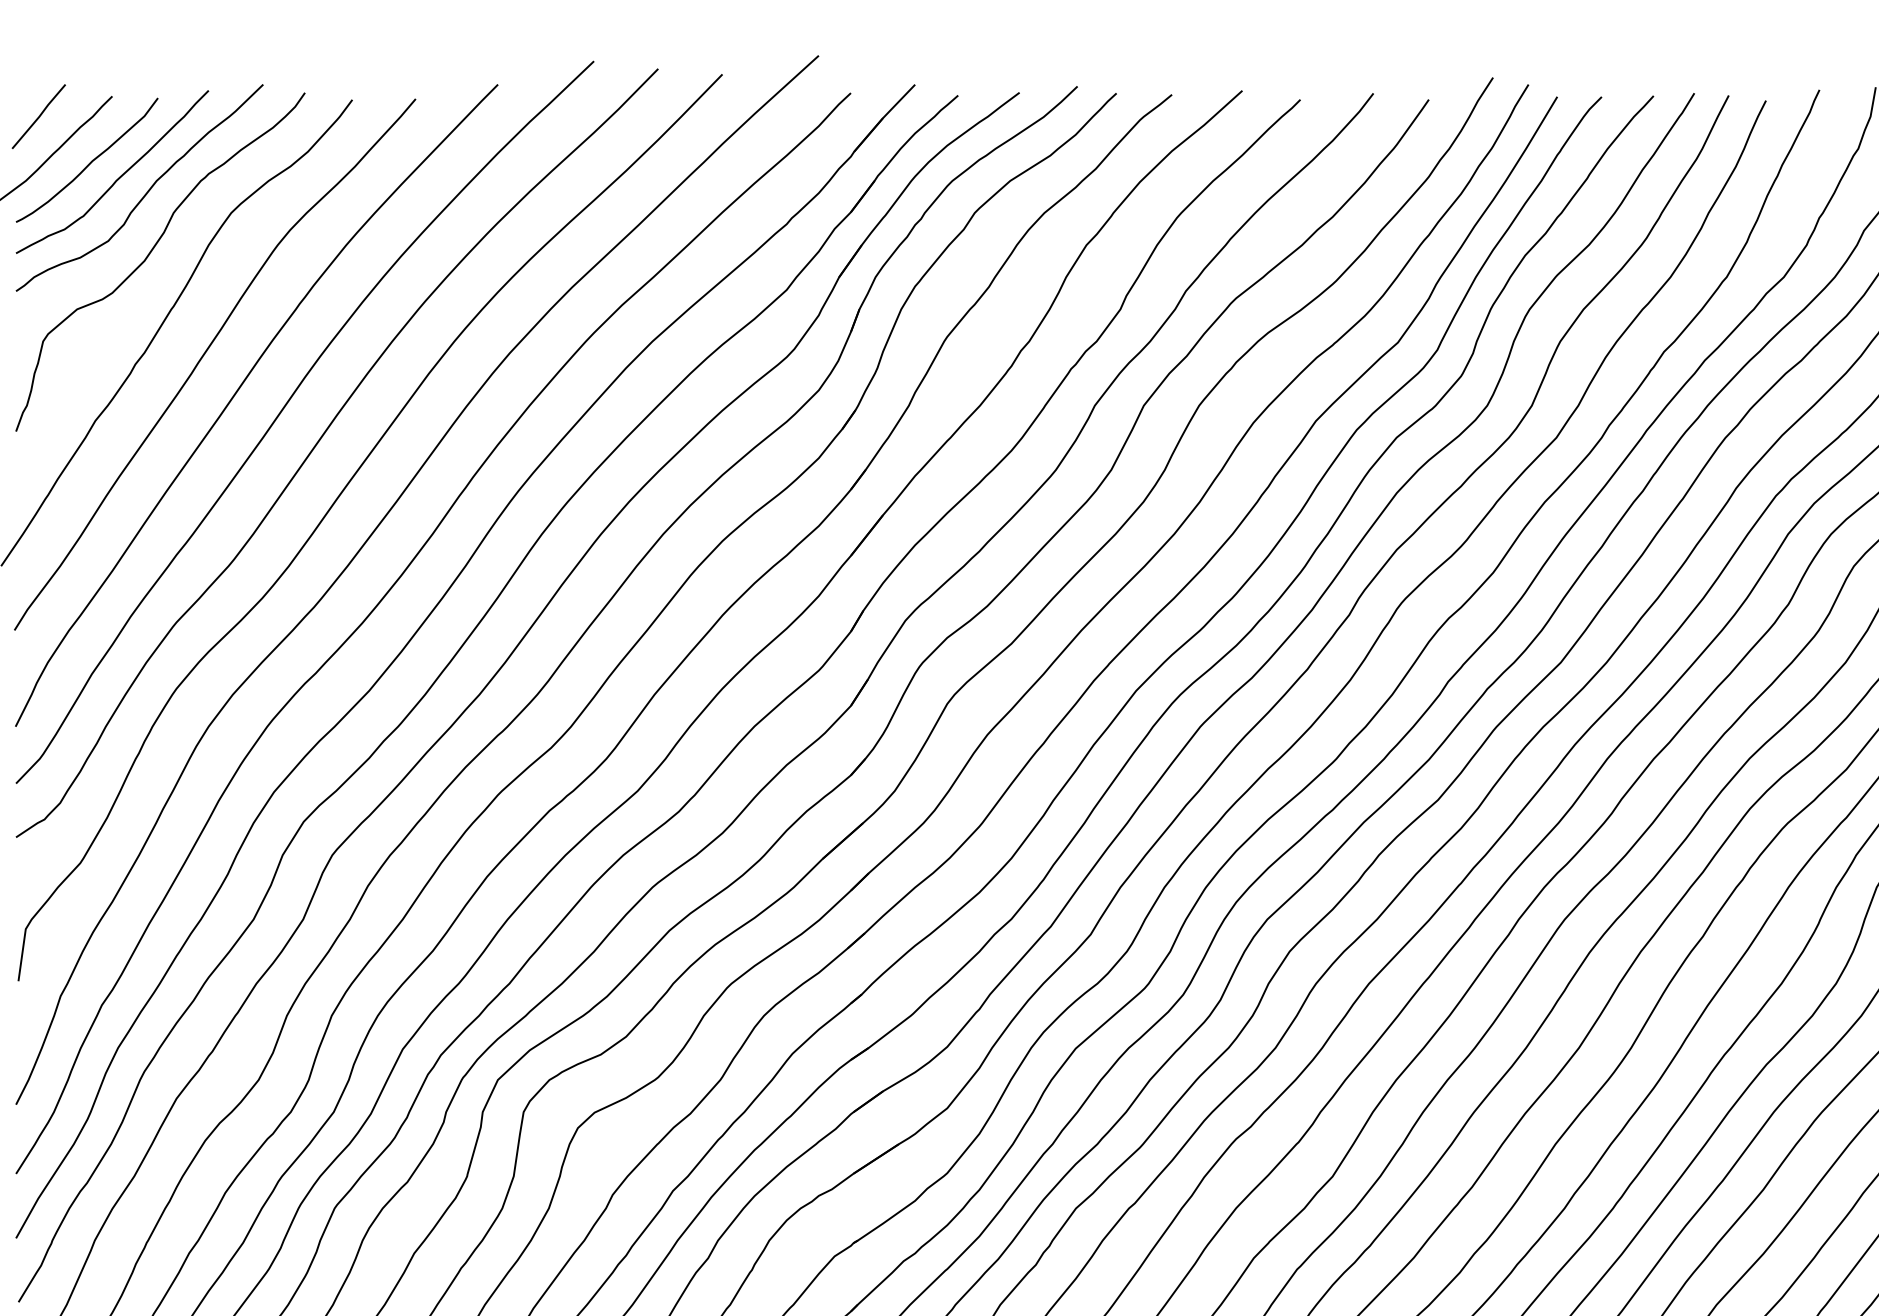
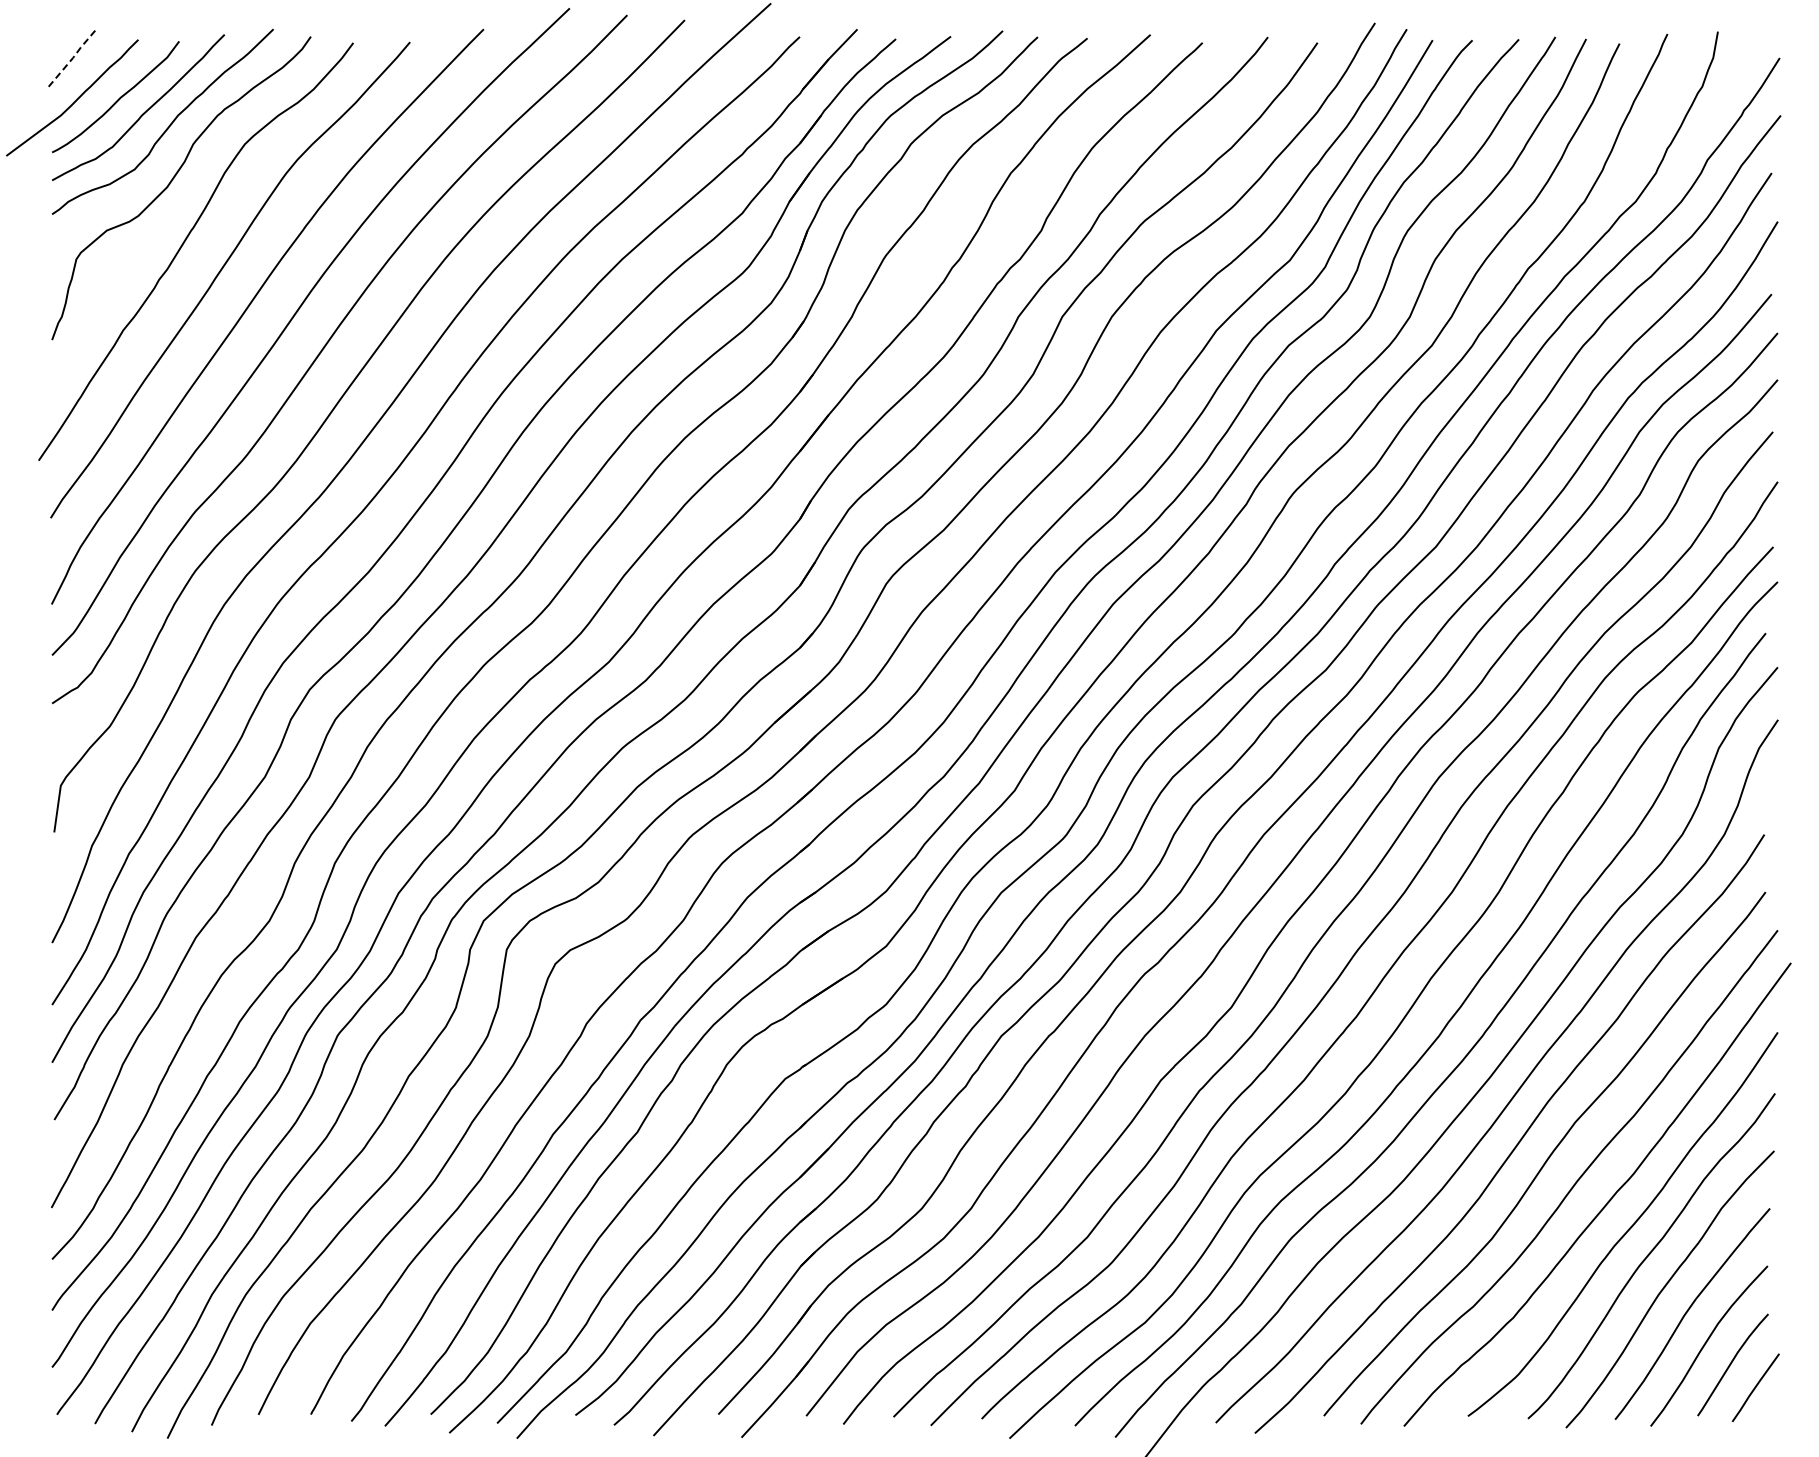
line: (39, 117) -> (73, 58), solid -> dashed

